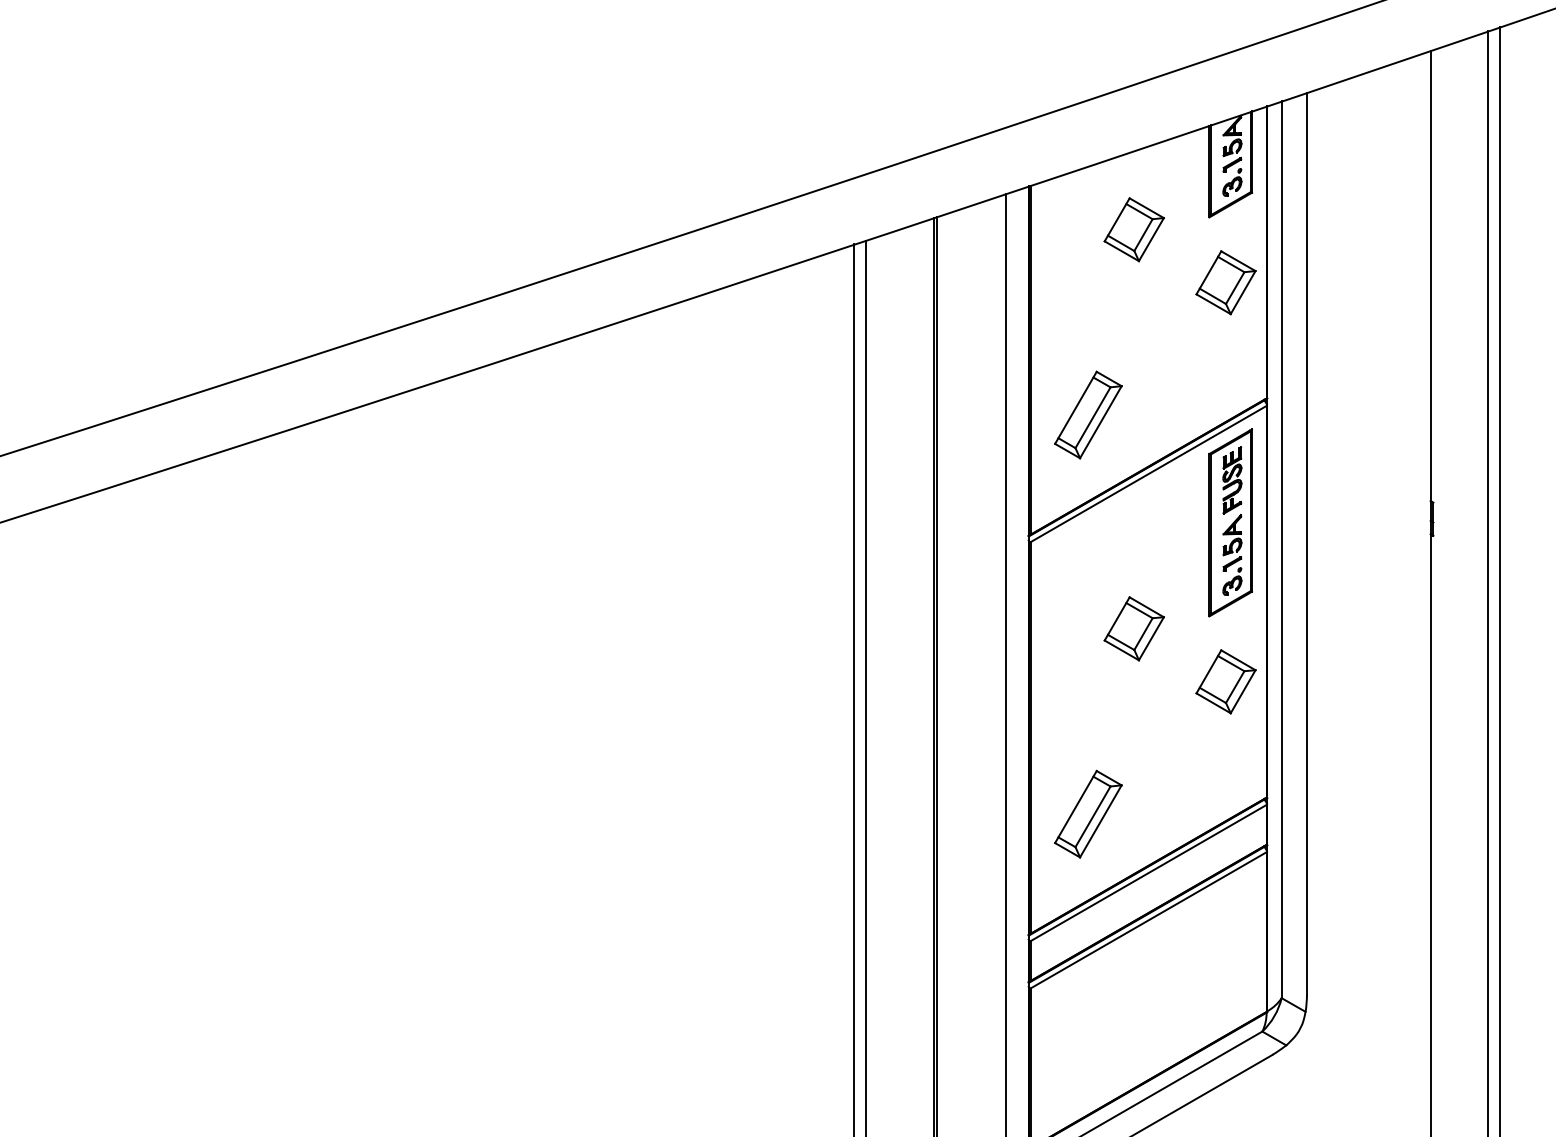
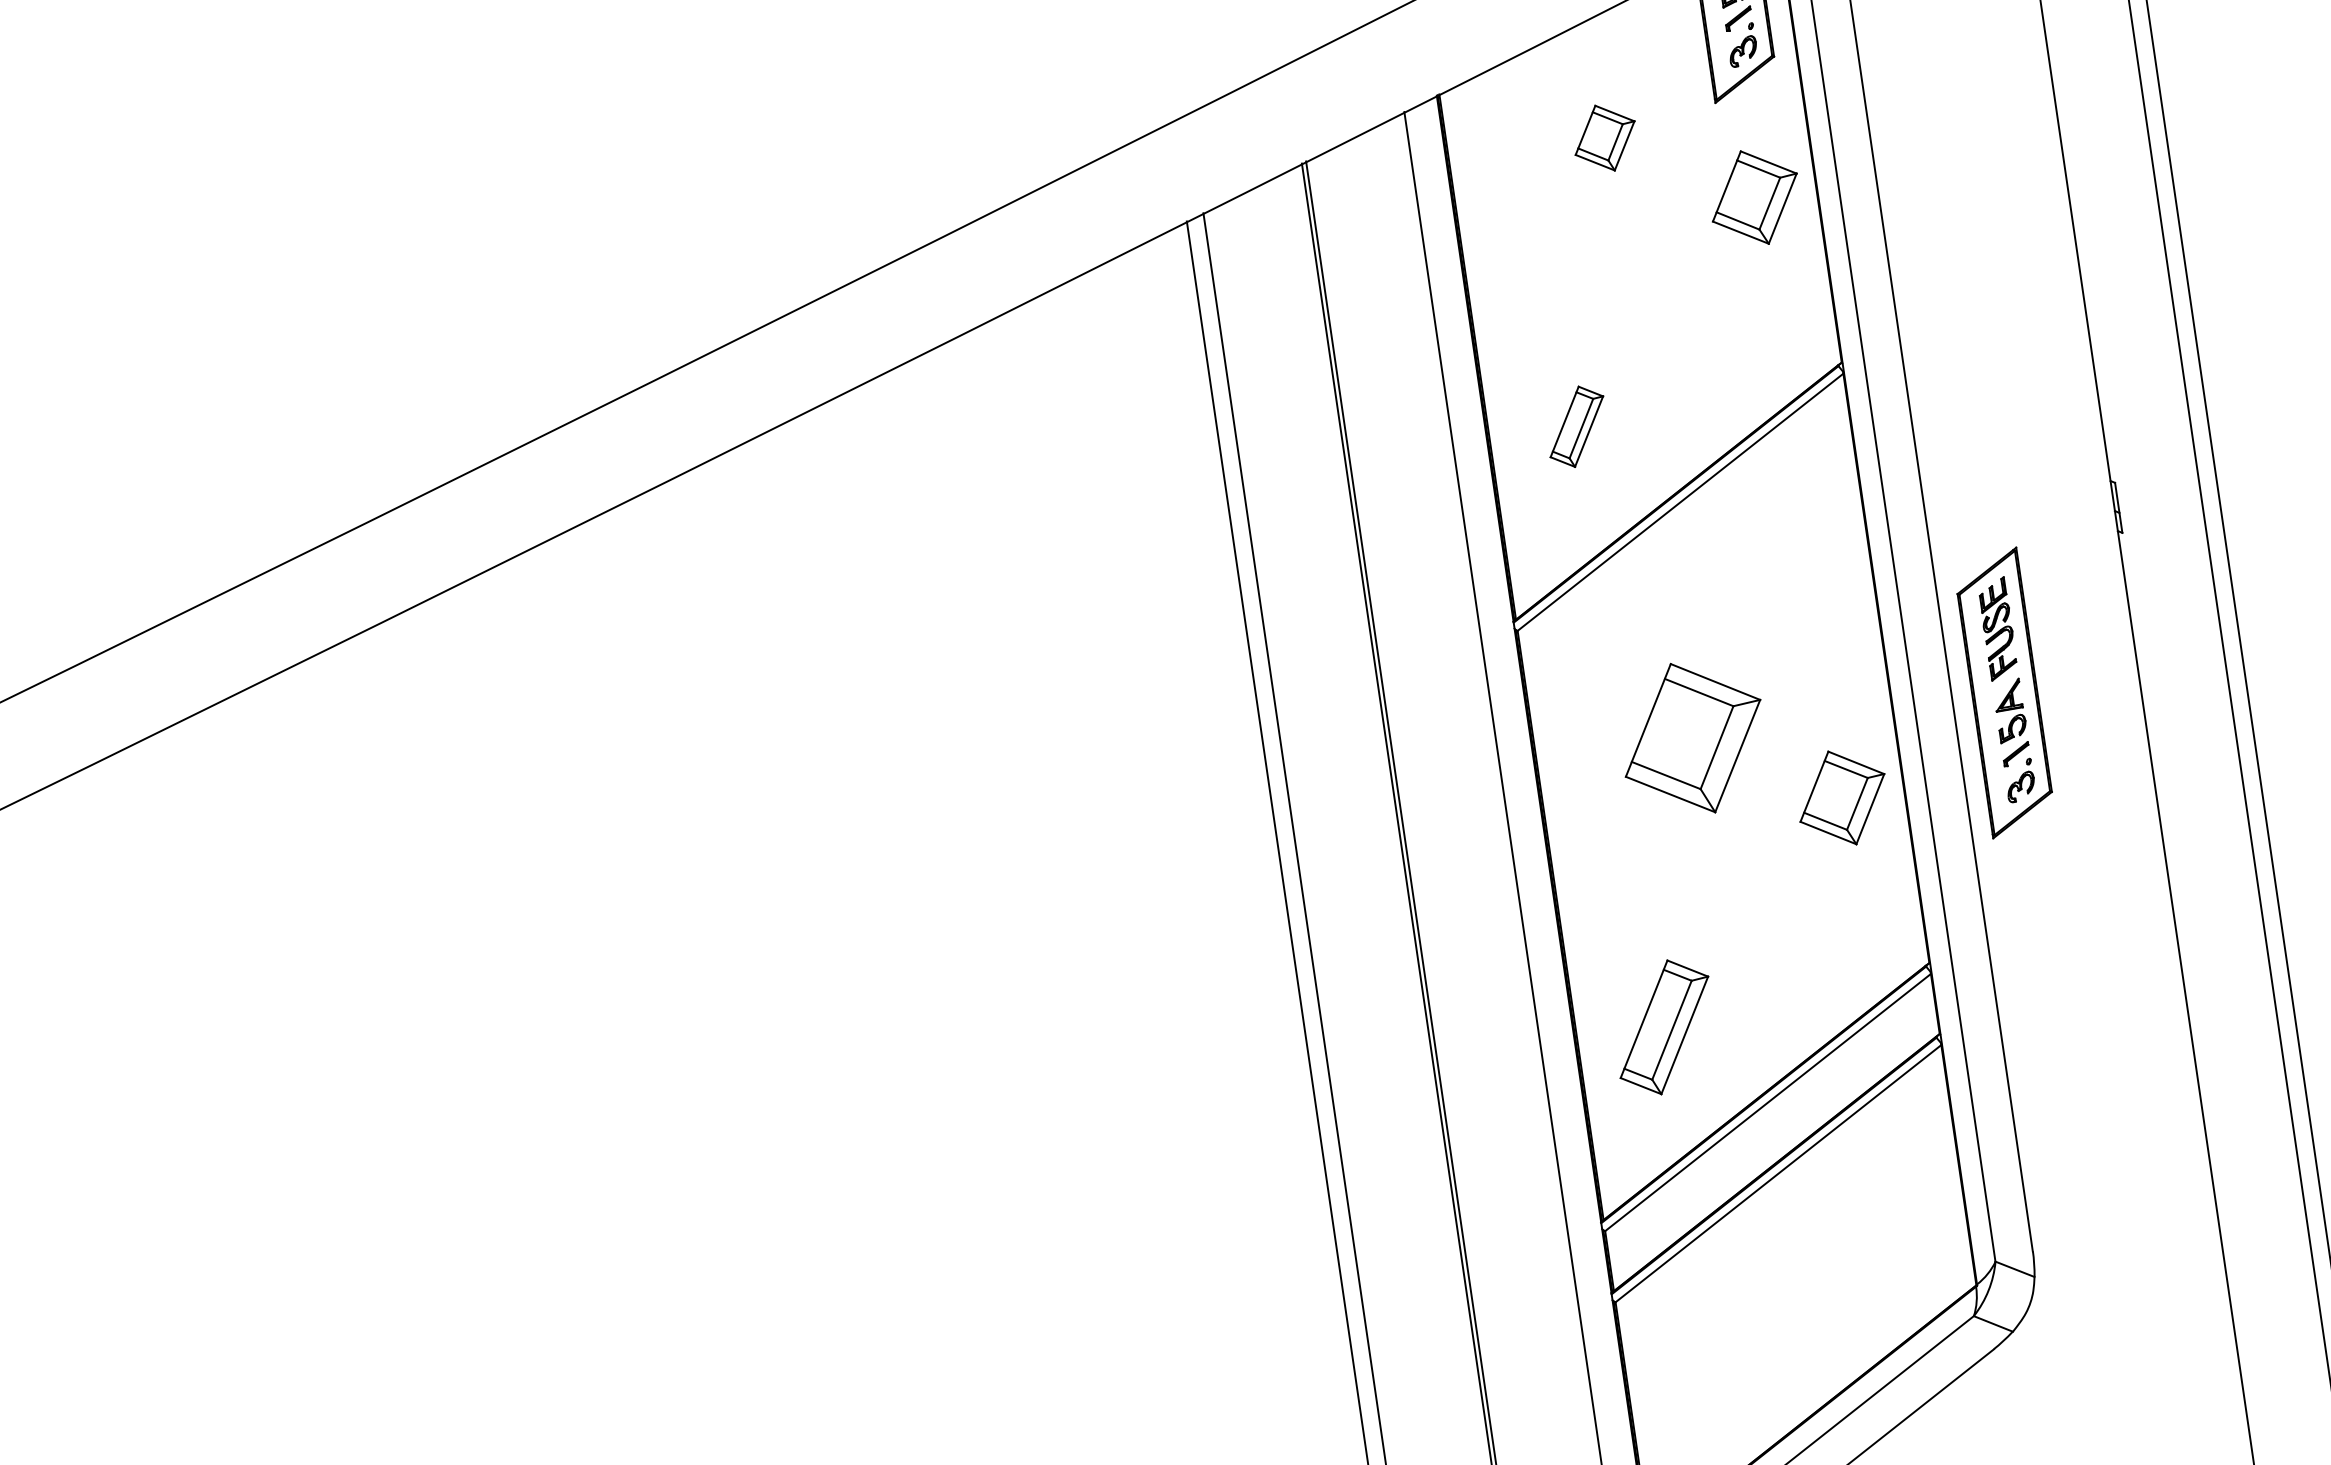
part: (1133, 229) -> (1603, 137), size x0.7
part: (1088, 414) -> (1576, 426), size x0.6
part: (1230, 522) -> (2004, 692), moved
part: (1133, 628) -> (1691, 738), size x1.6

